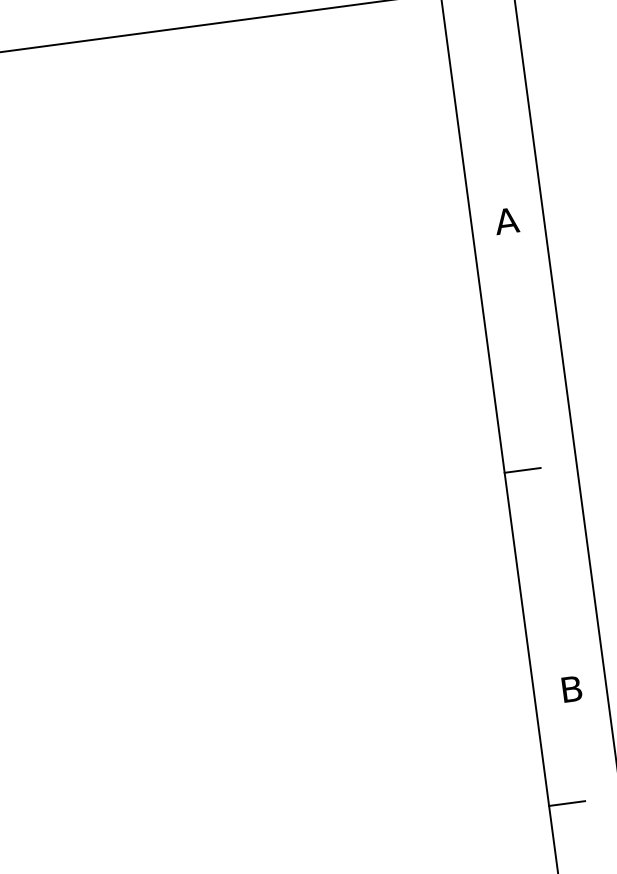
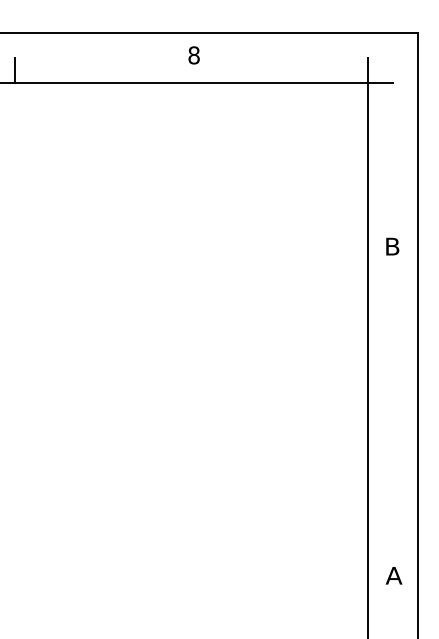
text: (506, 220) -> (392, 246), A -> B
line: (521, 470) -> (379, 420), removed
text: (570, 688) -> (393, 575), B -> A

